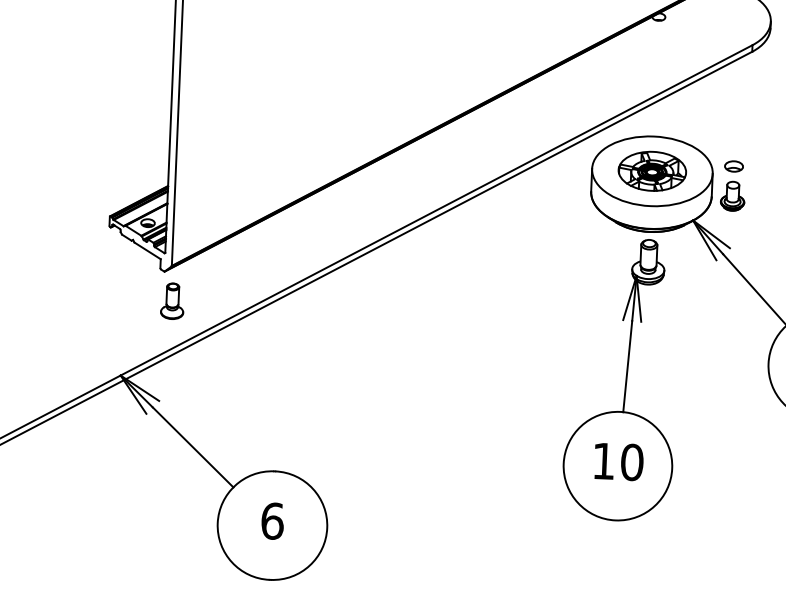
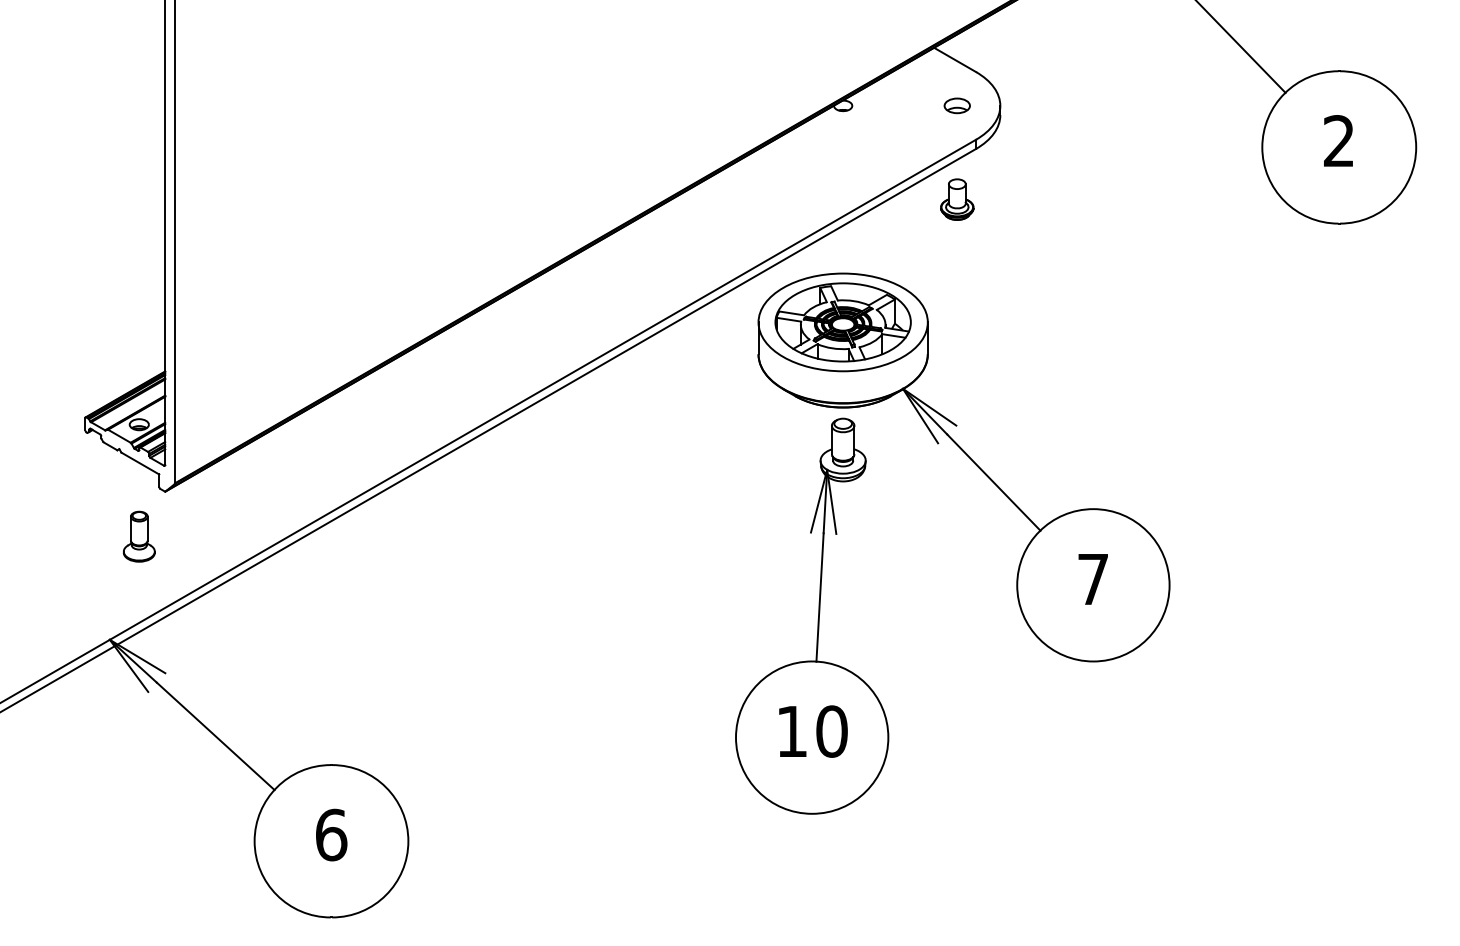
part: (733, 166) -> (956, 105), moved
part: (651, 171) -> (842, 322), size x1.43
part: (732, 196) -> (957, 199), moved
part: (172, 301) -> (139, 536), moved

